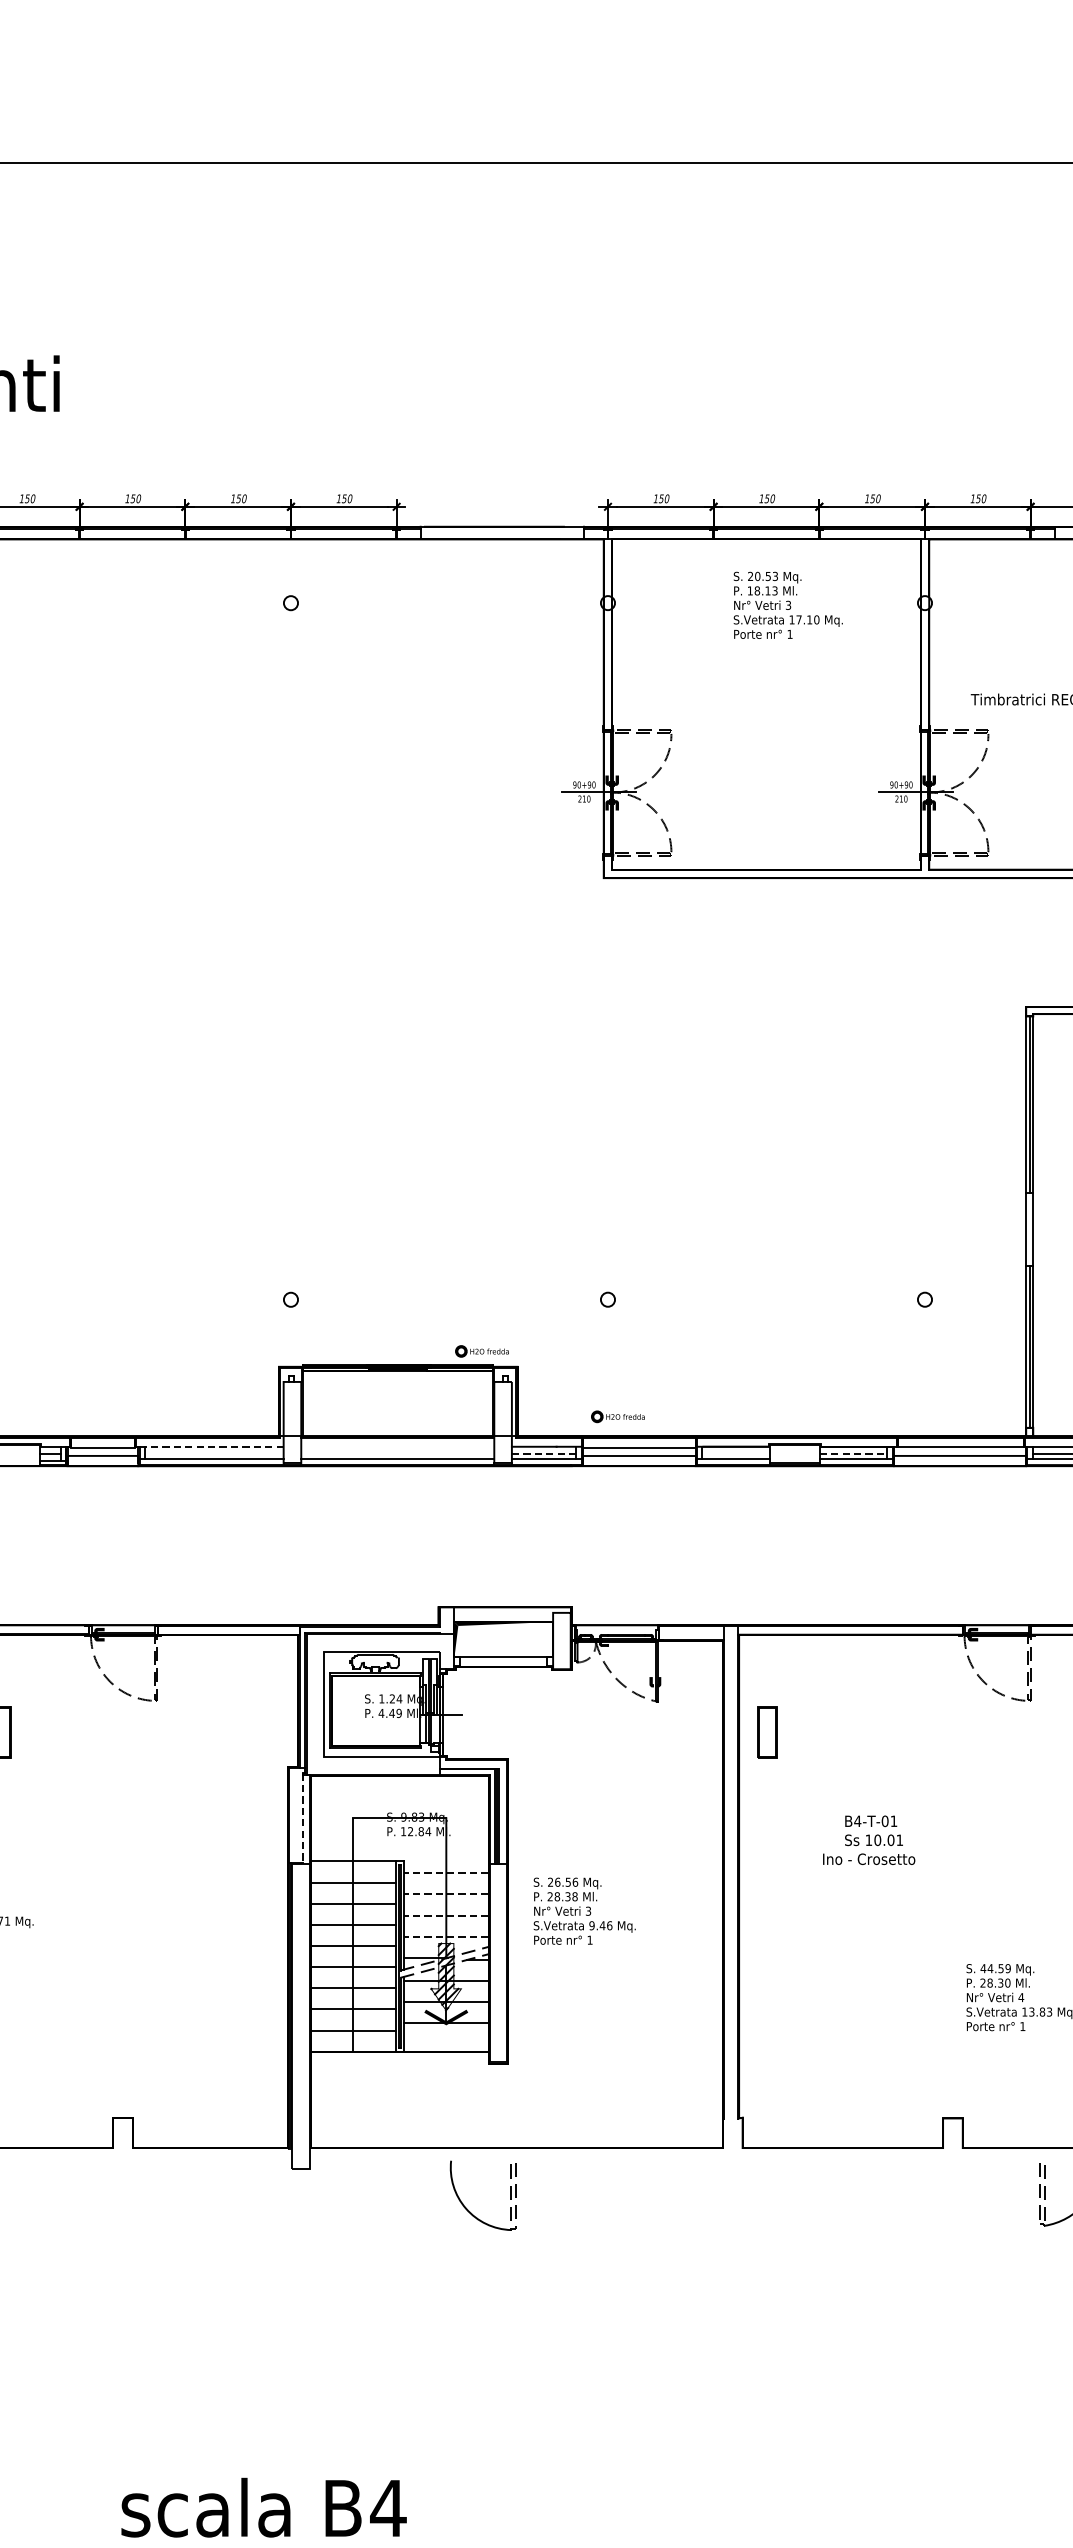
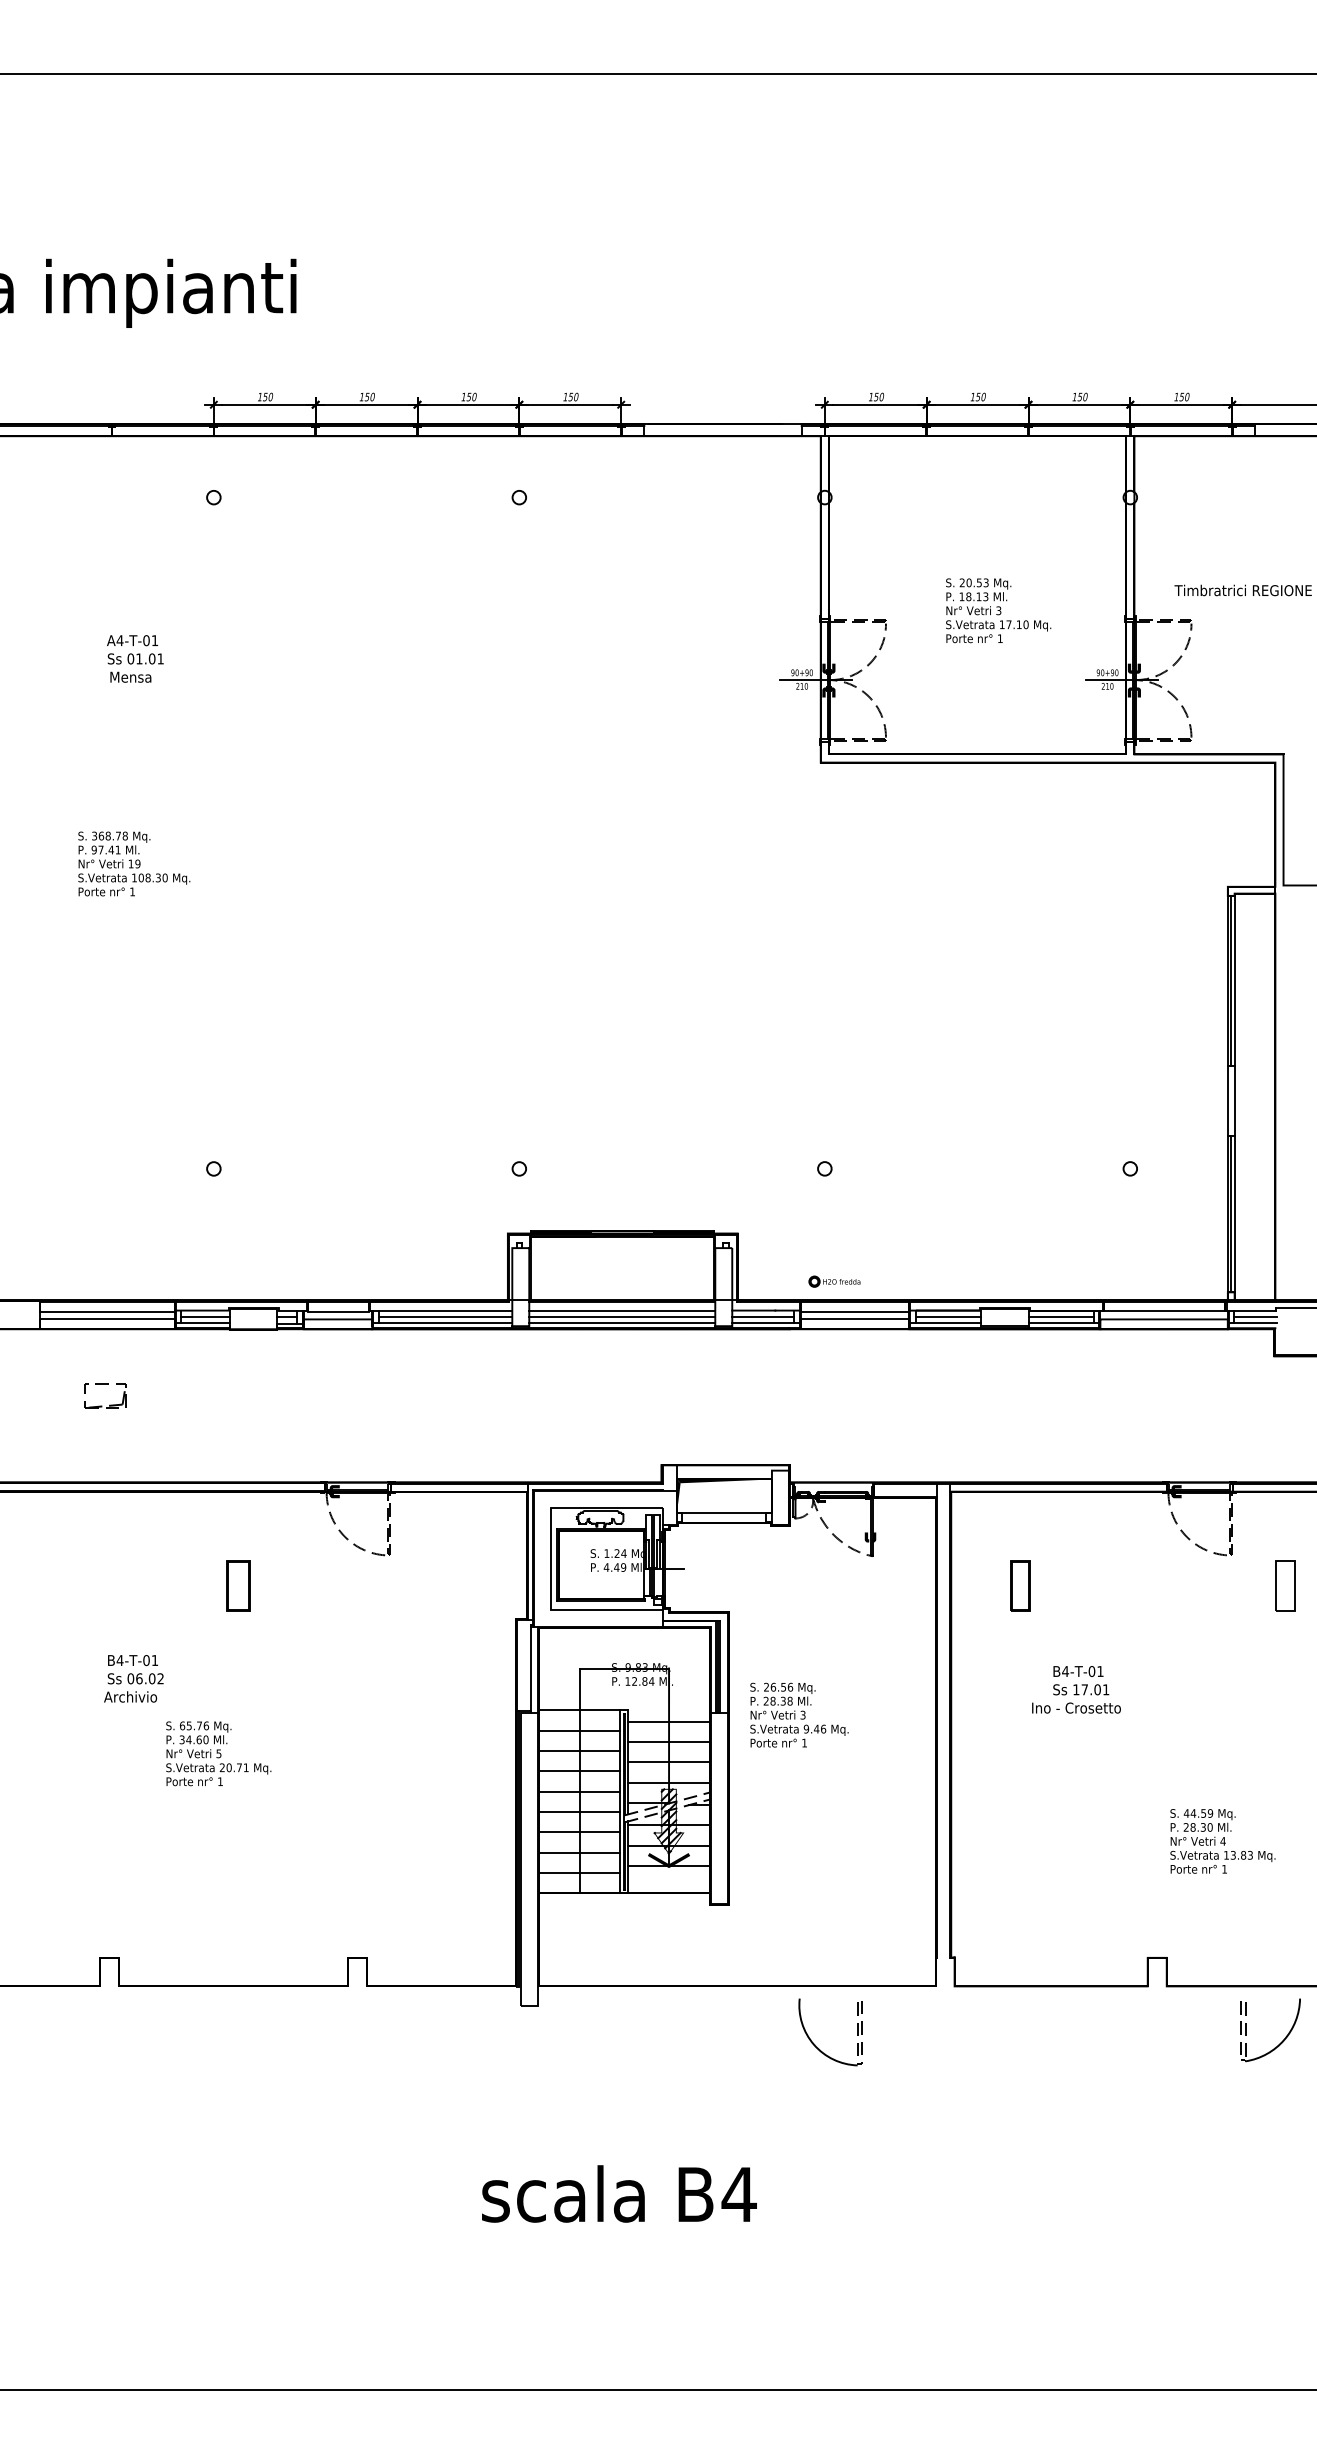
text: (788, 605) -> (998, 610), moved
part: (482, 1351) -> (703, 1218), removed
line: (212, 1446) -> (443, 1310), dashed -> solid
line: (398, 1446) -> (622, 1310), added
line: (214, 1453) -> (445, 1317), added
line: (398, 1453) -> (622, 1317), added
line: (544, 1453) -> (763, 1317), dashed -> solid
line: (736, 1453) -> (948, 1317), added
line: (853, 1453) -> (1061, 1317), dashed -> solid
part: (767, 1732) -> (1020, 1585), moved
line: (302, 1819) -> (530, 1669), dashed -> solid
text: (877, 1839) -> (1084, 1689), 10.01 -> 17.01
line: (446, 1873) -> (669, 1721), dashed -> solid
line: (446, 1893) -> (669, 1741), dashed -> solid
text: (584, 1910) -> (799, 1714), moved
line: (446, 1915) -> (669, 1762), dashed -> solid
line: (446, 1936) -> (669, 1782), dashed -> solid
part: (467, 2208) -> (815, 2044), moved
text: (264, 2507) -> (619, 2193), moved

